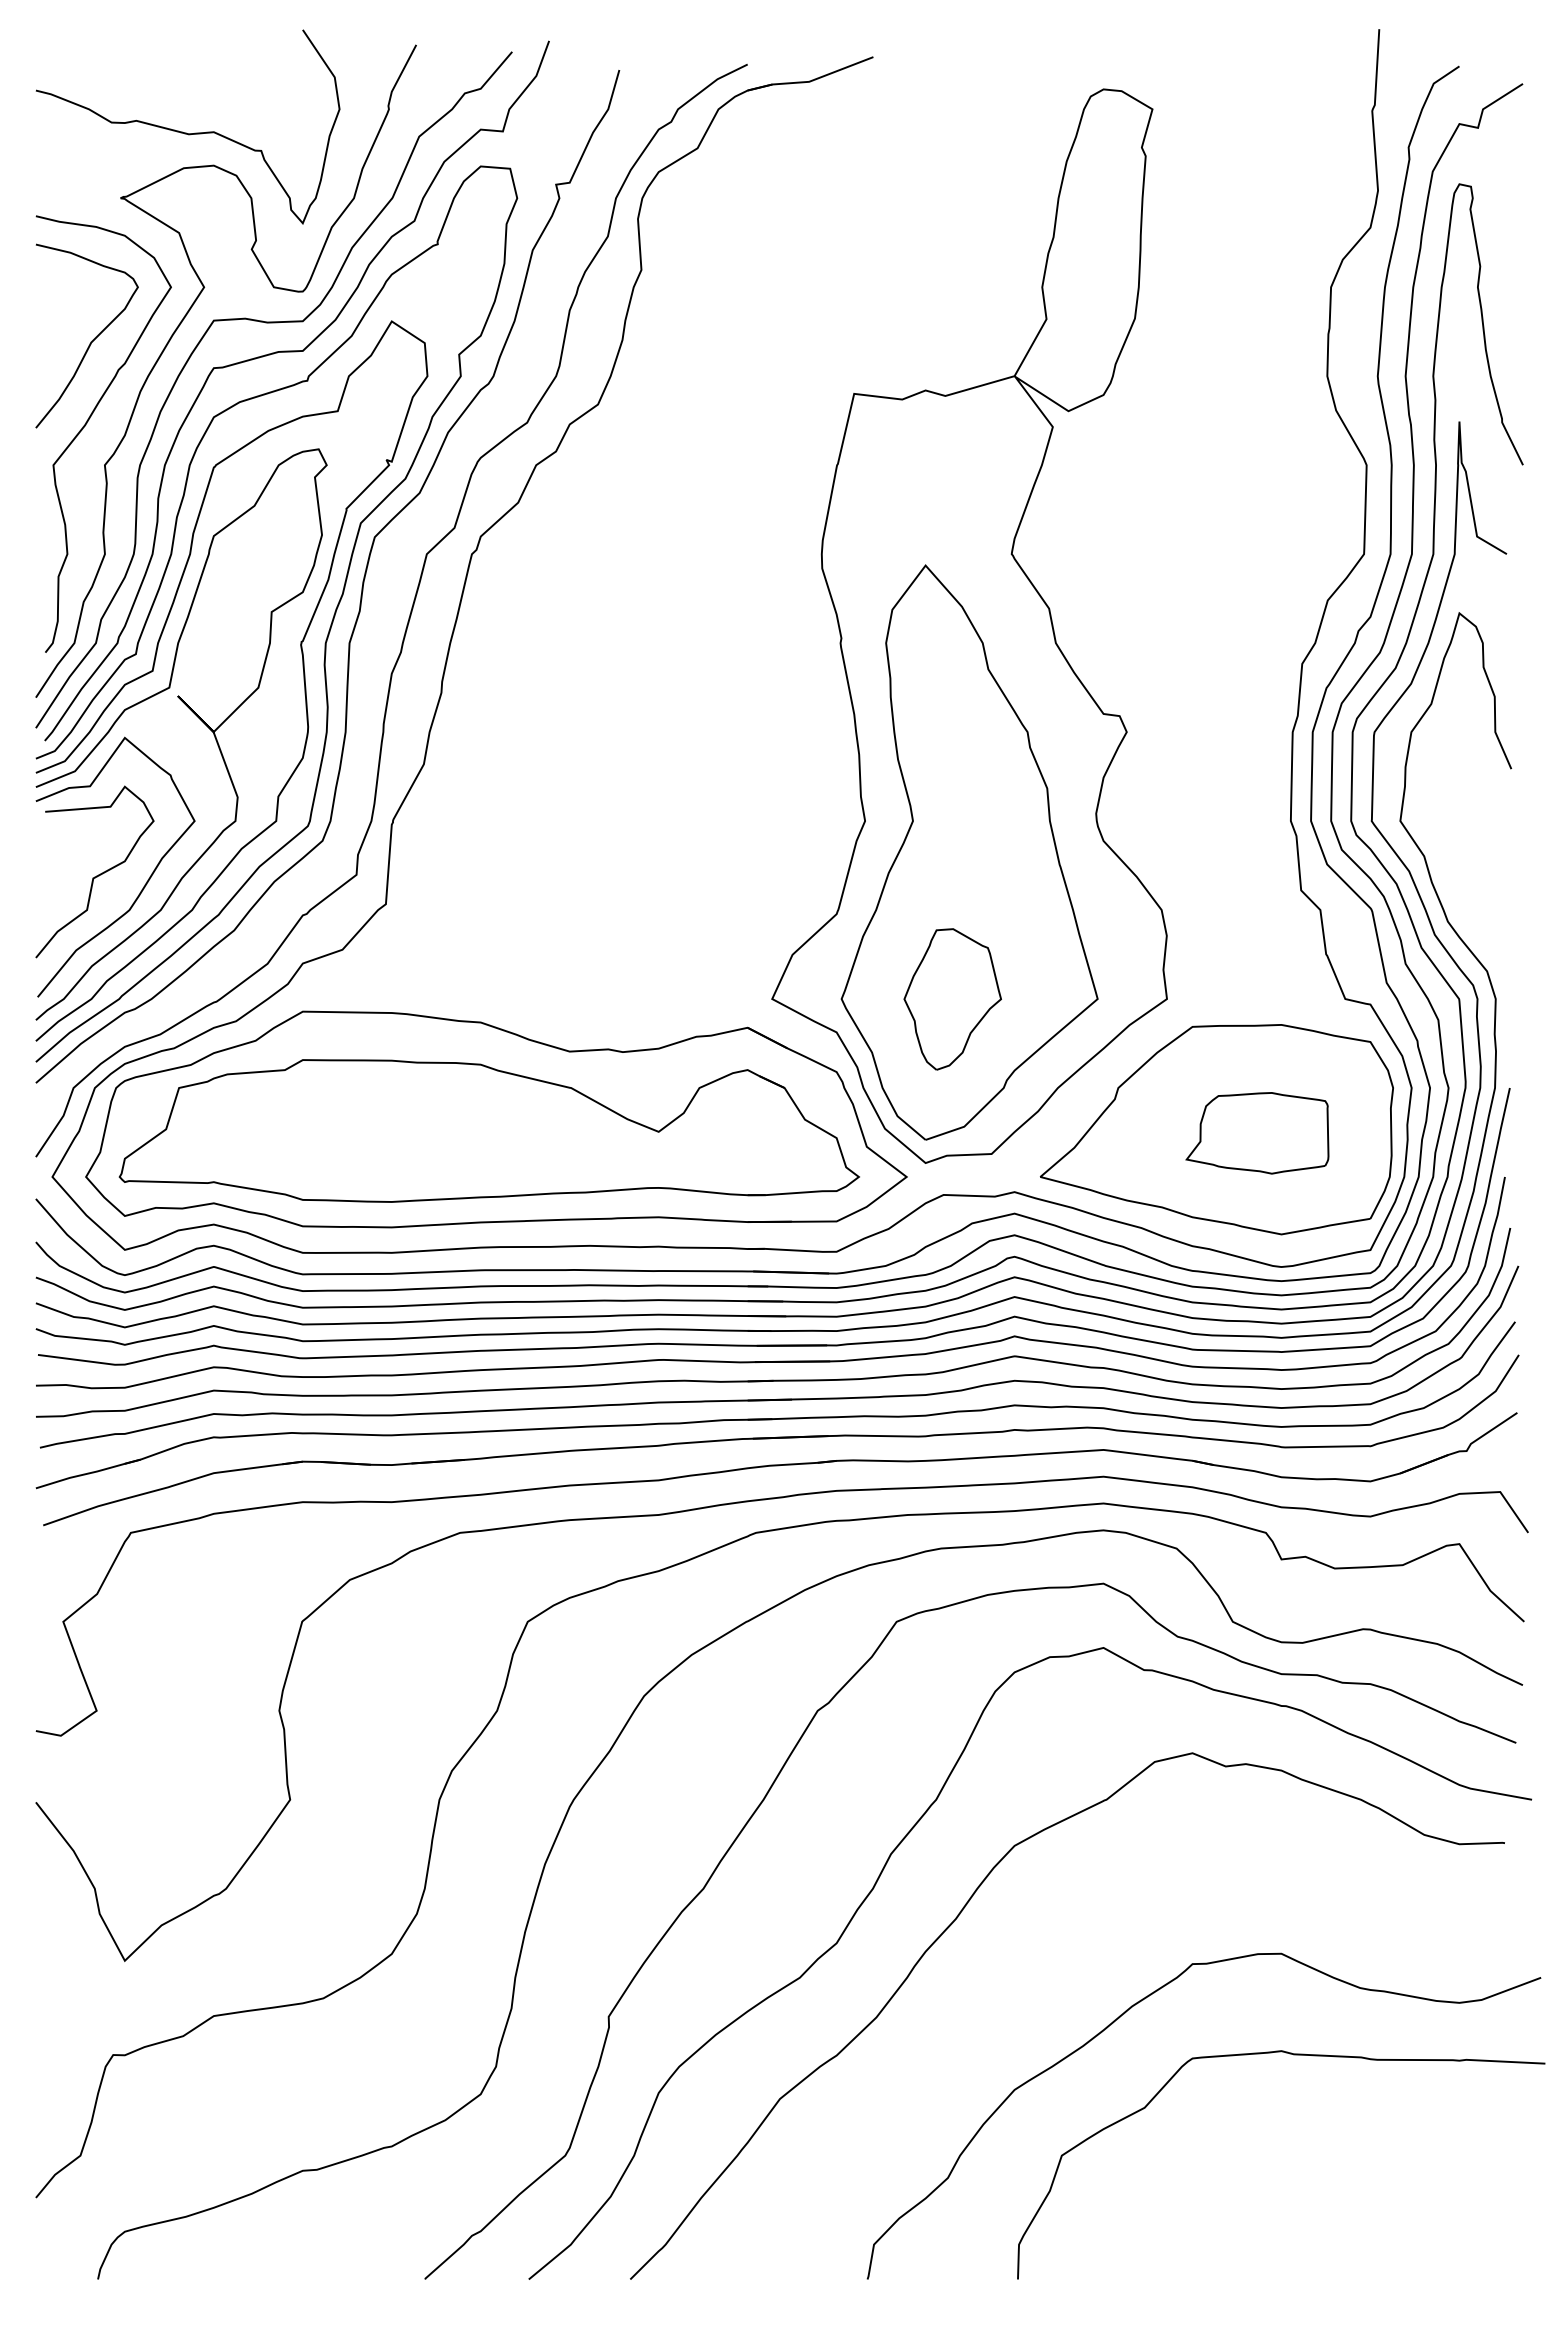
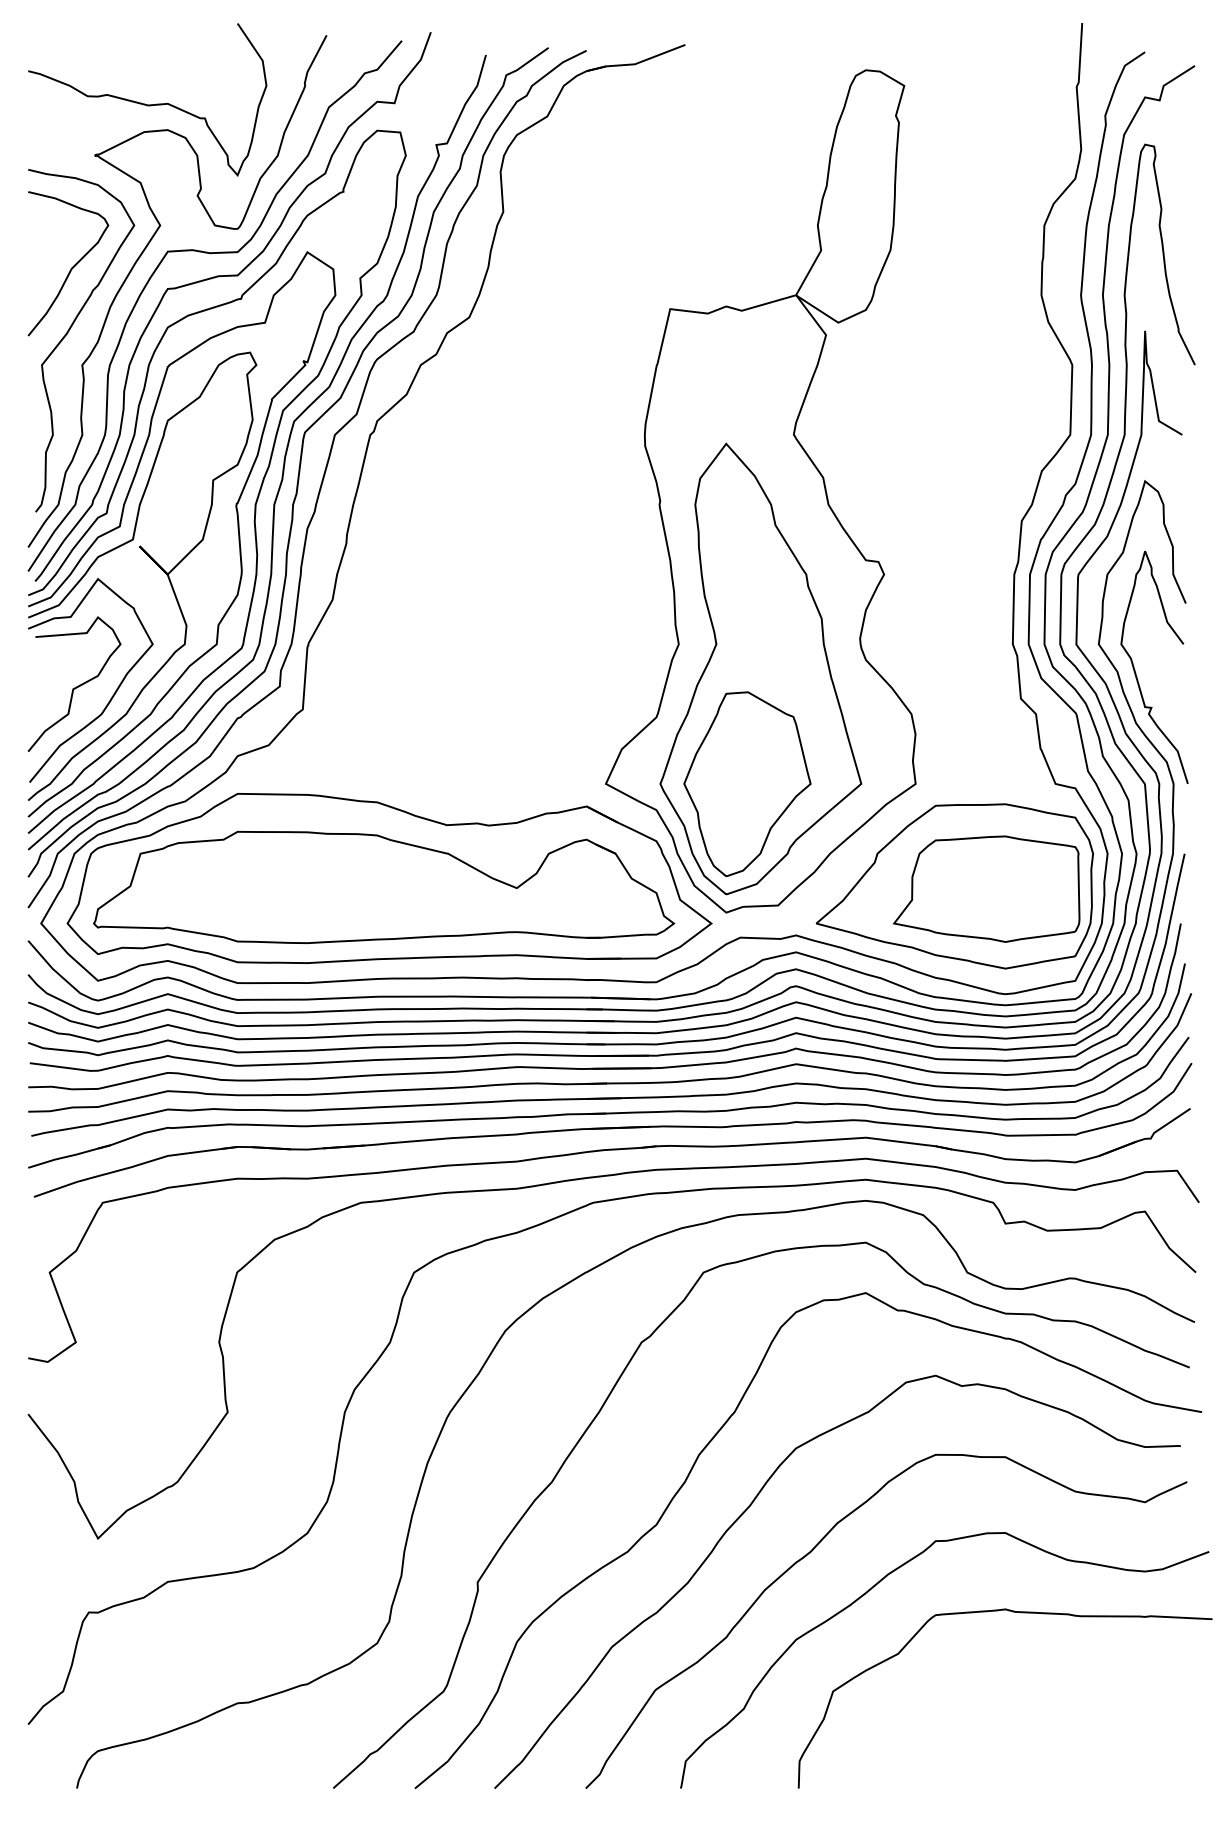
curve: (381, 590) -> (299, 463), added
curve: (1447, 855) -> (1135, 671), added
part: (952, 999) -> (747, 784), size x1.67
part: (1257, 1133) -> (986, 889), size x1.67
curve: (1037, 1974) -> (814, 1549), added

